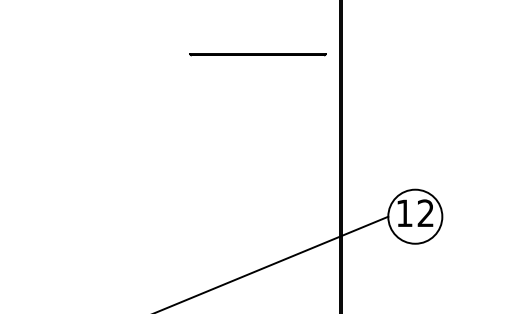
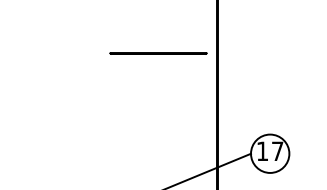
line: (257, 54) -> (158, 53), moved
text: (425, 212) -> (277, 150), 12 -> 17

